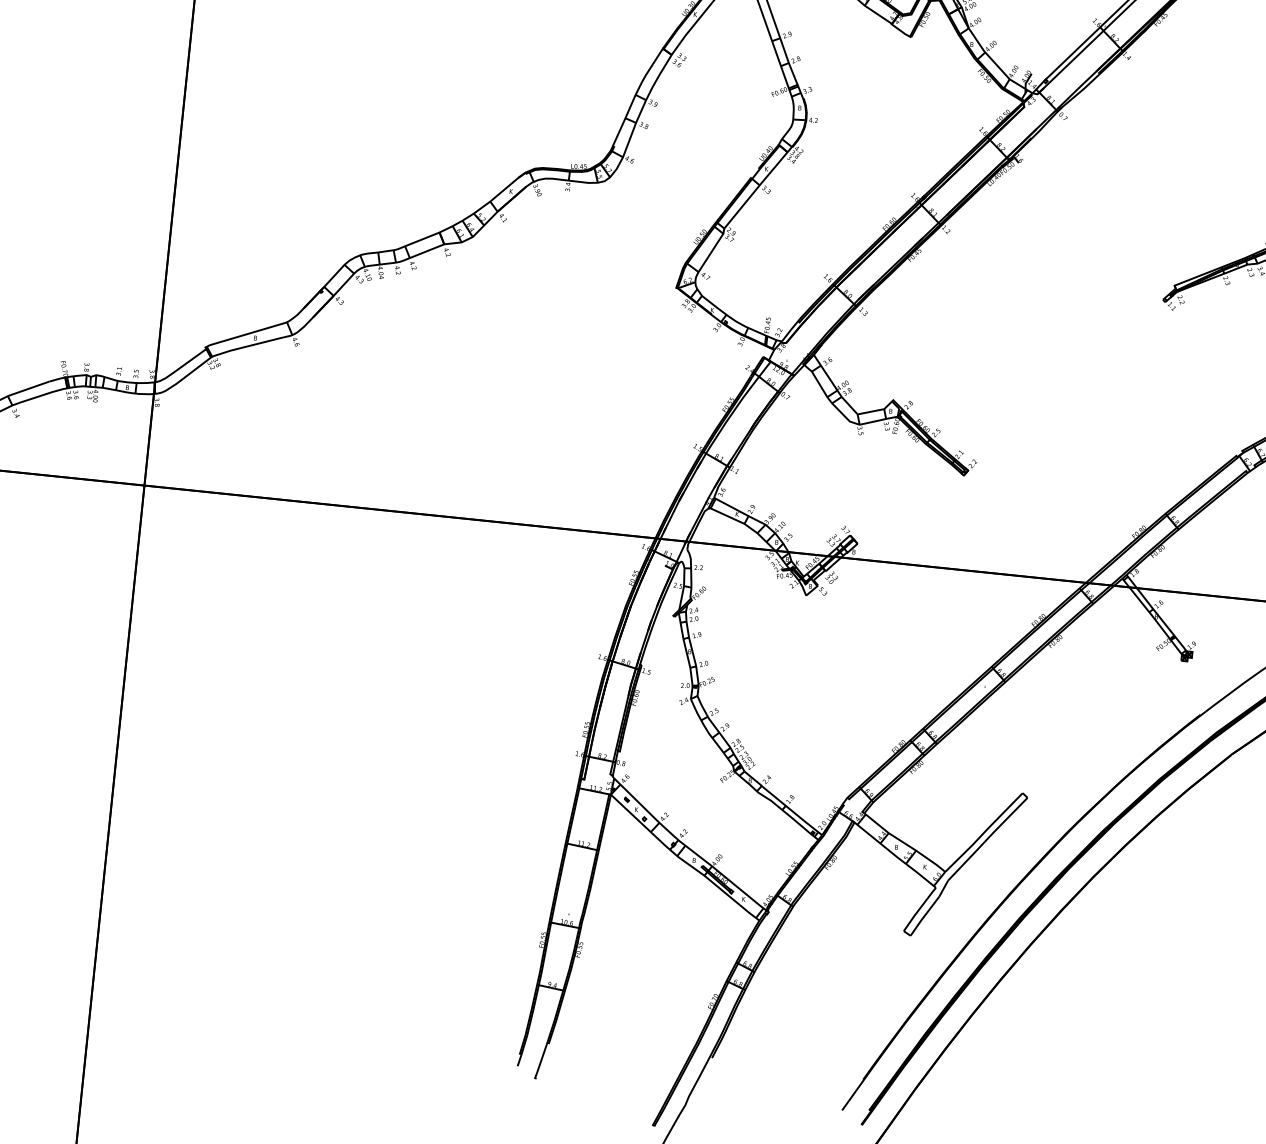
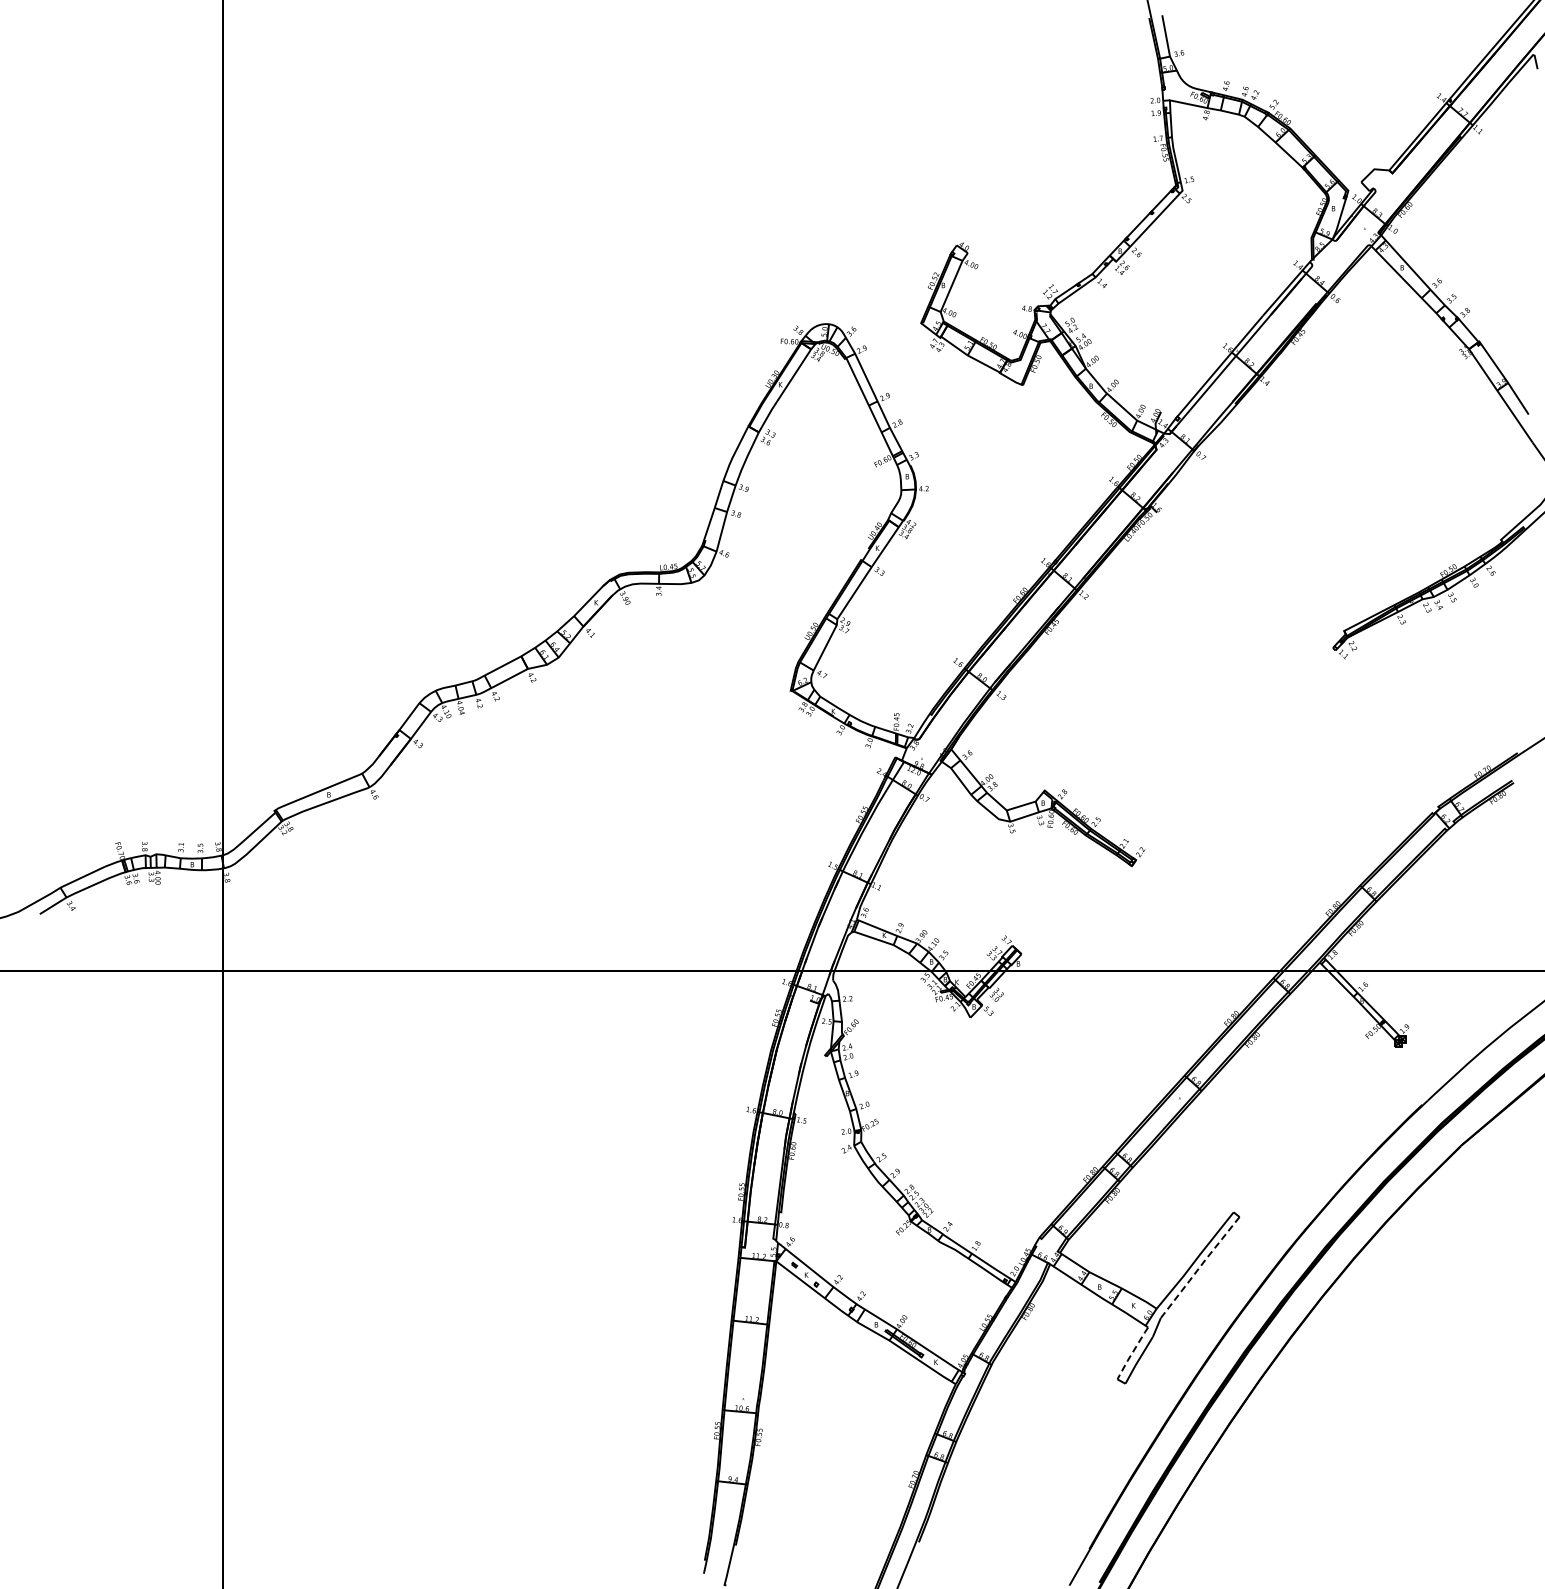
line: (987, 839) -> (1199, 1267), solid -> dashed
line: (919, 909) -> (1132, 1353), solid -> dashed

